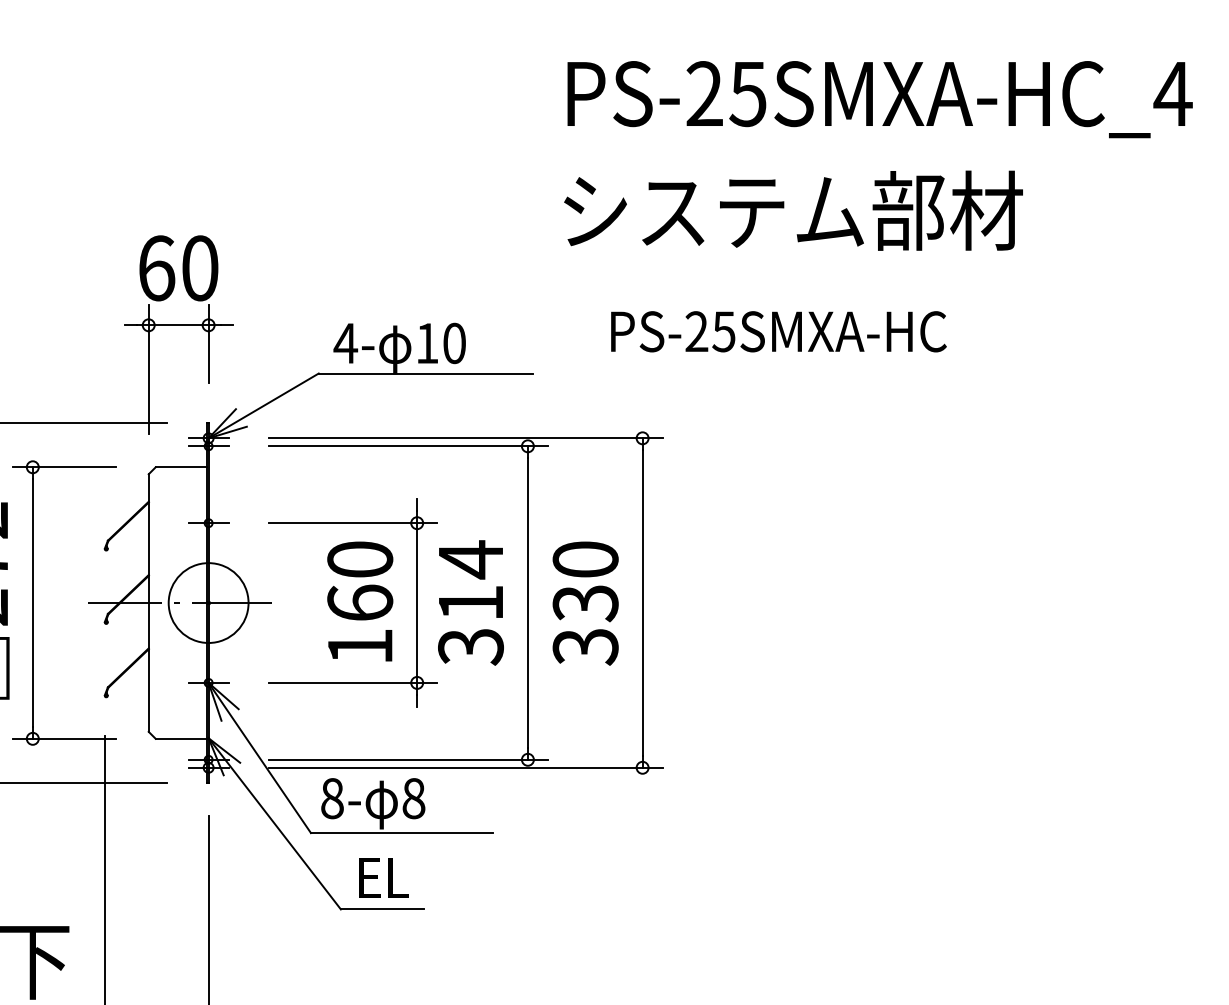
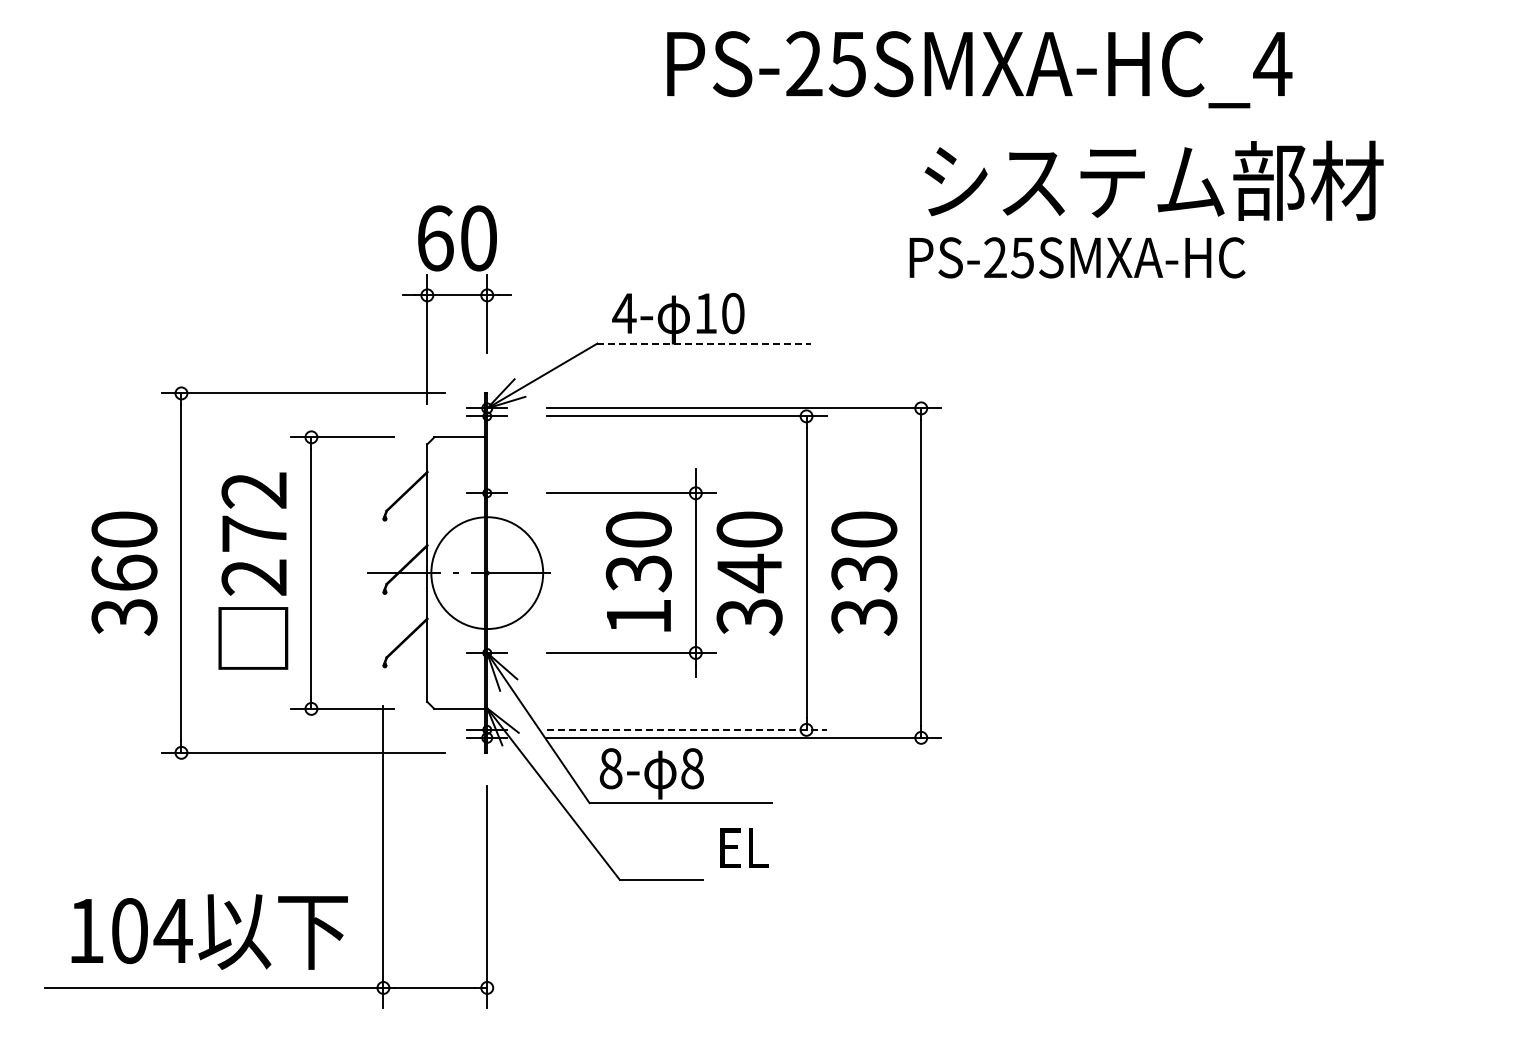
text: (879, 99) -> (979, 69), moved
text: (792, 210) -> (1153, 180), moved
text: (778, 331) -> (1077, 257), moved
line: (425, 373) -> (704, 343), solid -> dashed
text: (470, 581) -> (749, 551), 314 -> 340
circle: (208, 603) -> (487, 573), size x1.4
text: (359, 603) -> (638, 573), 160 -> 130
line: (407, 759) -> (686, 729), solid -> dashed
text: (383, 877) -> (744, 847), moved

